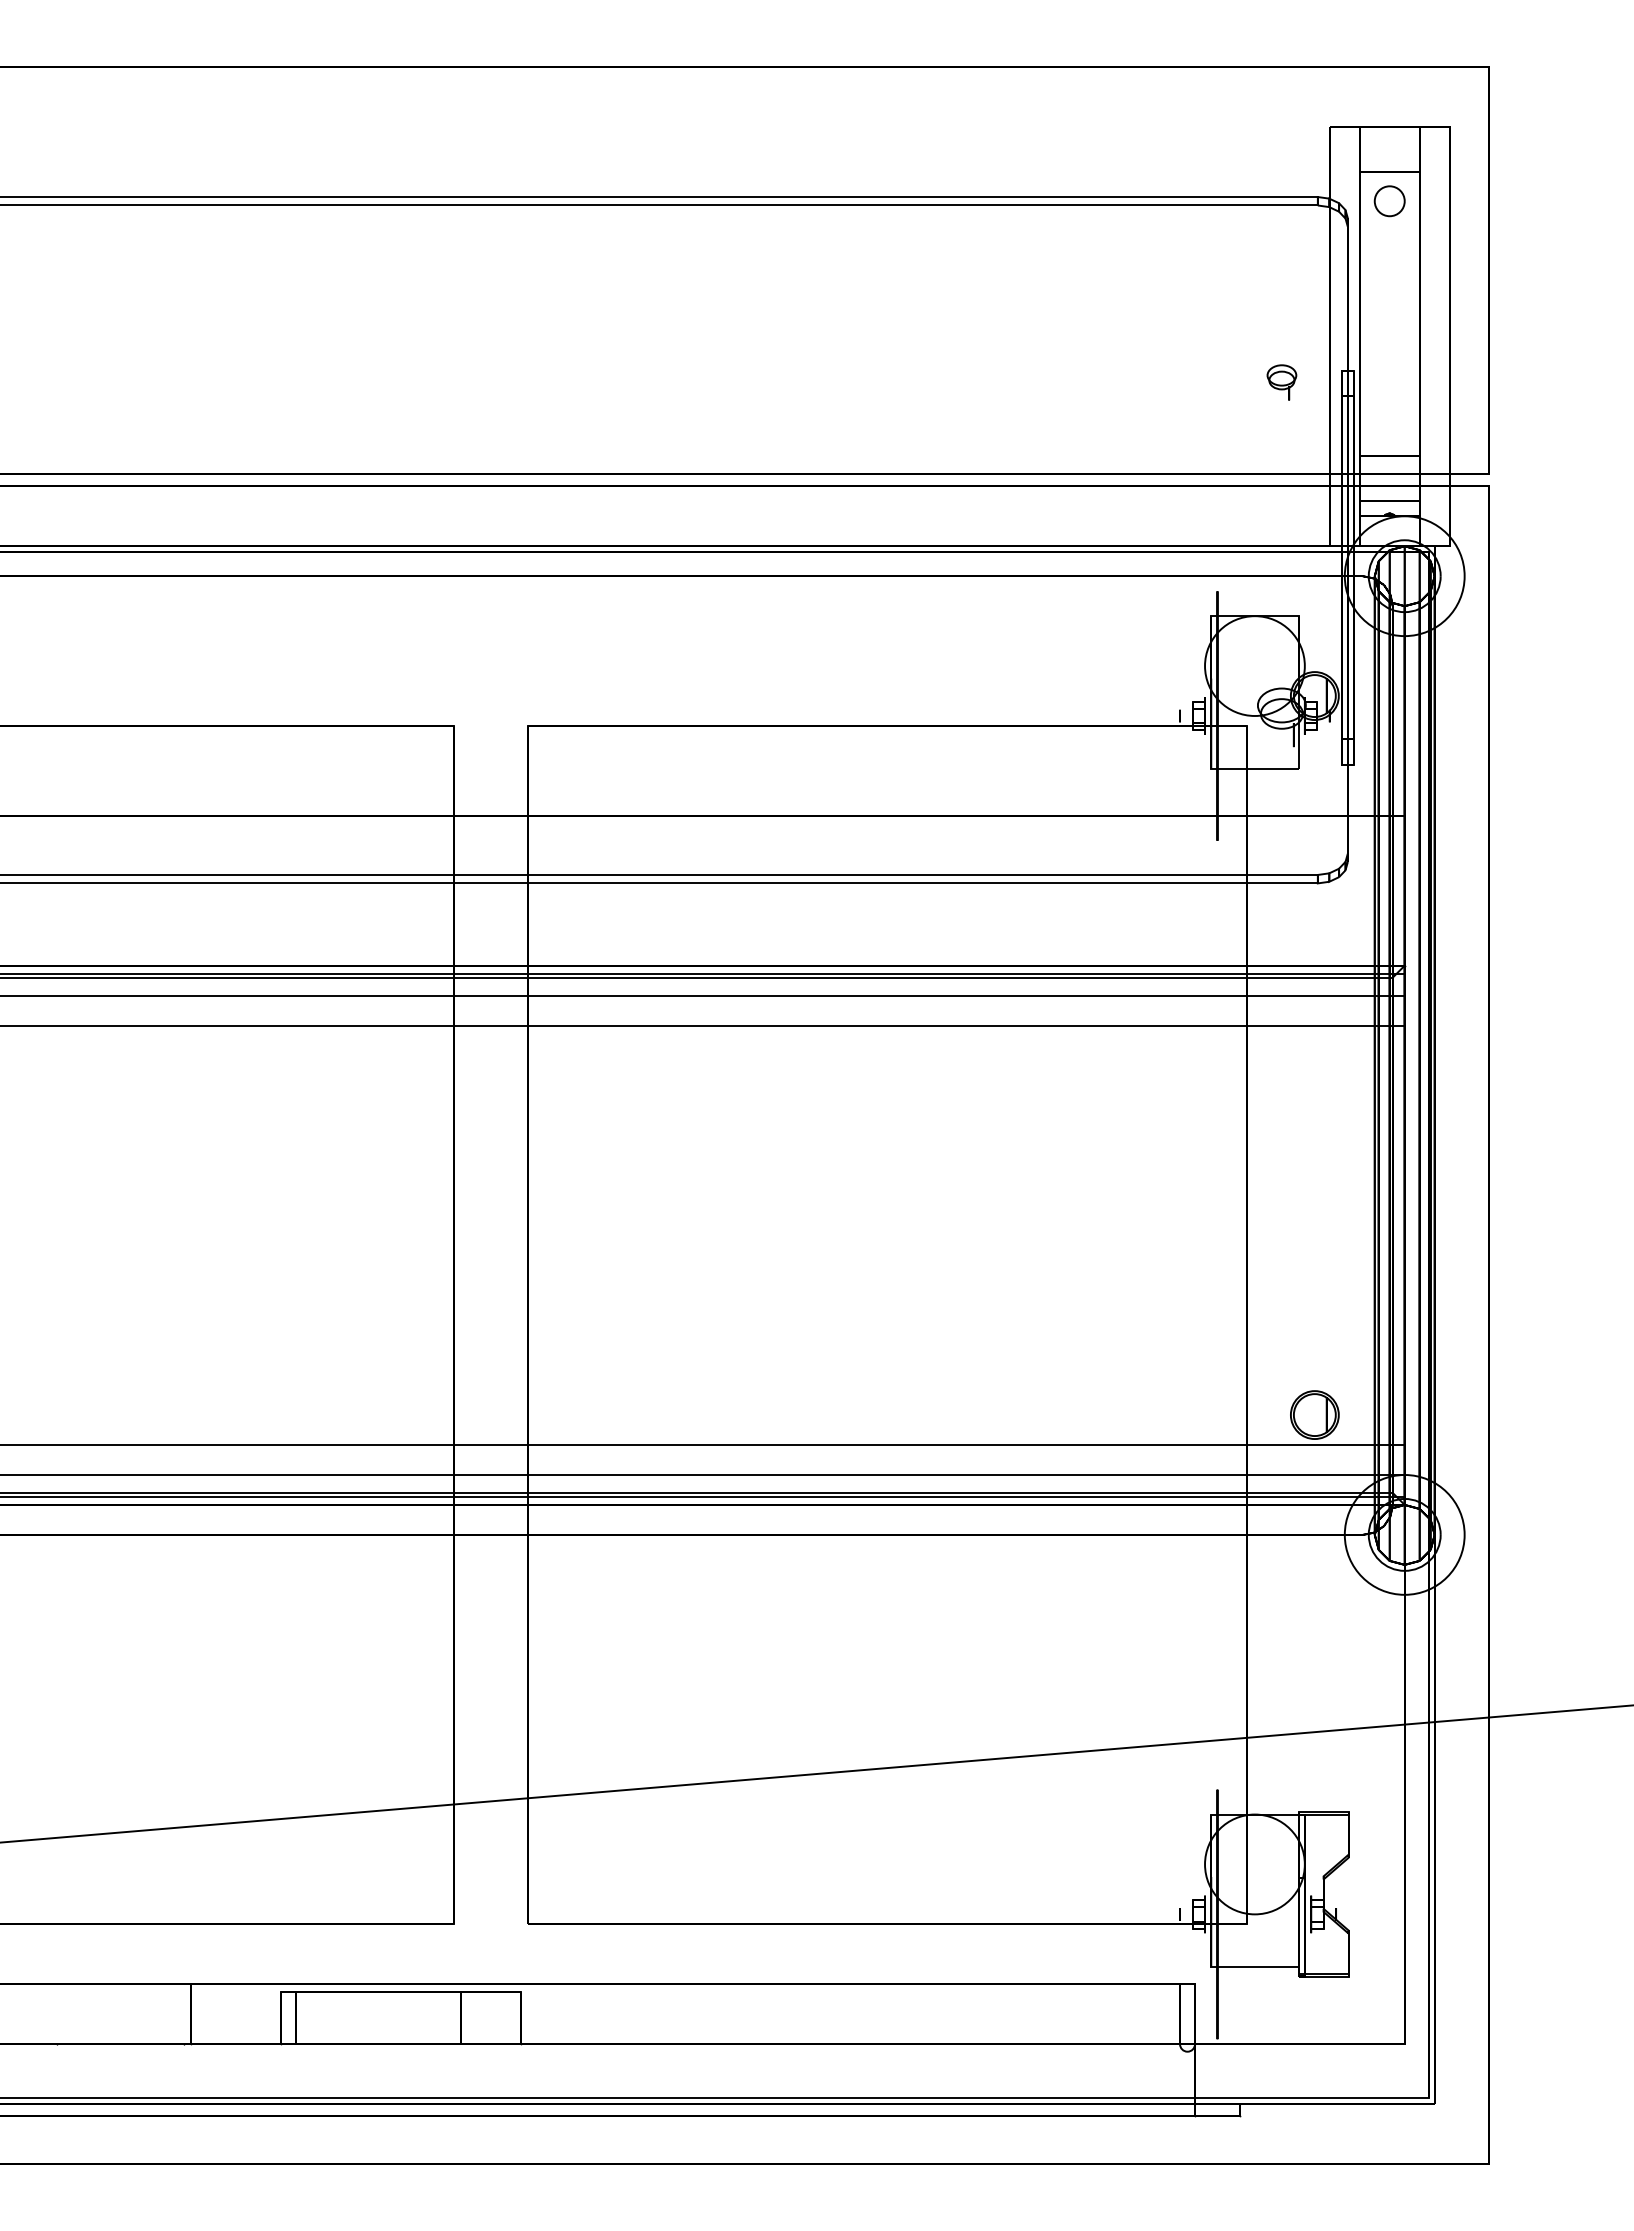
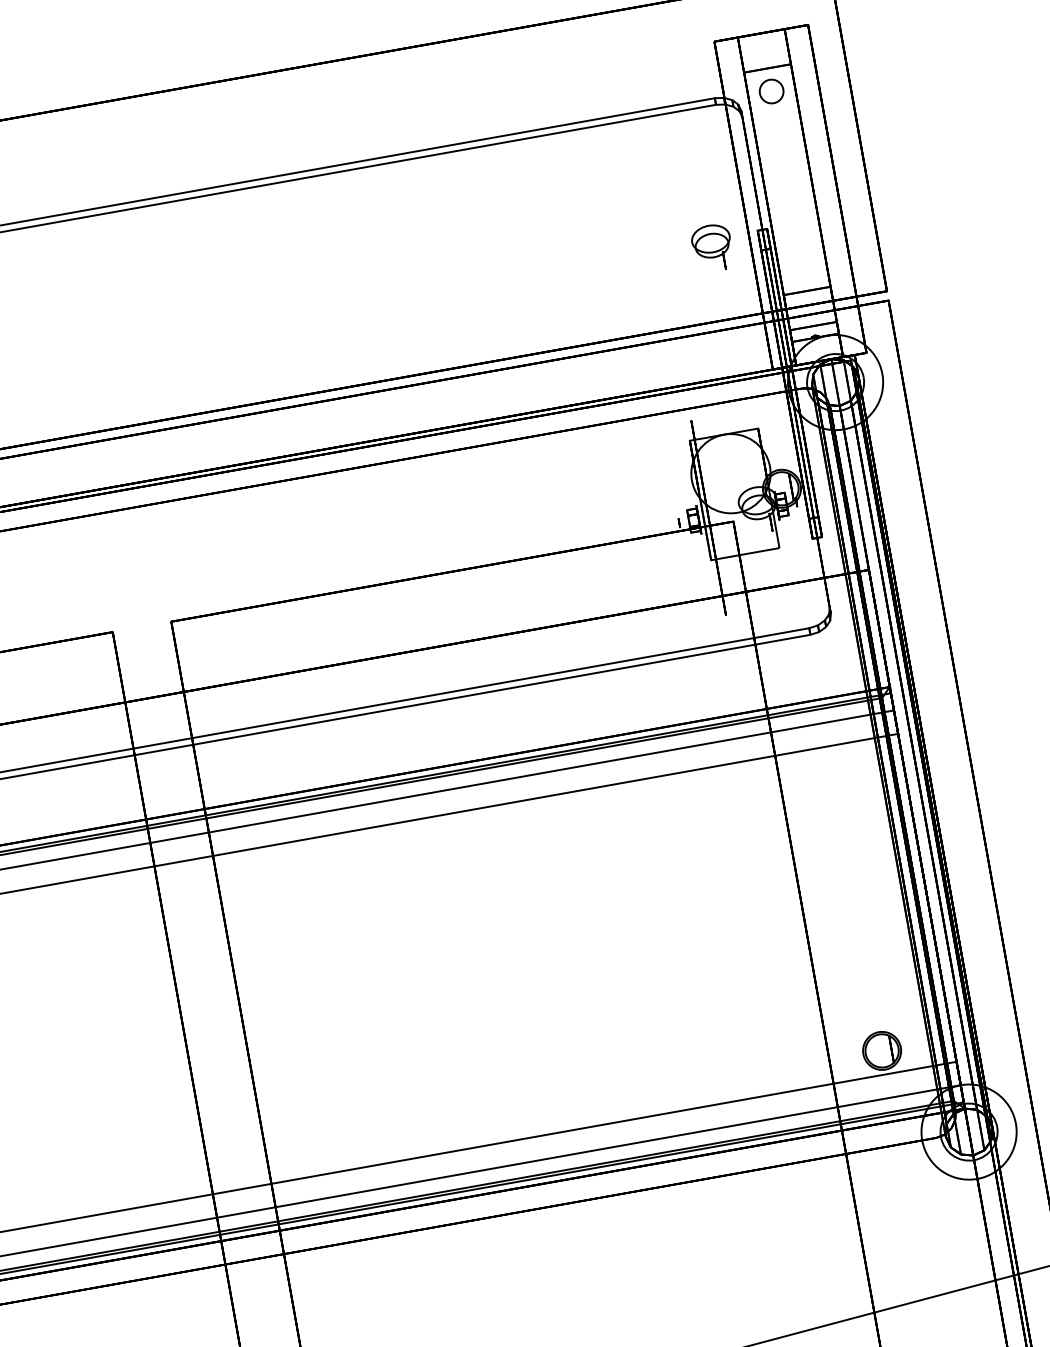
part: (1281, 382) -> (712, 248), size x1.67

